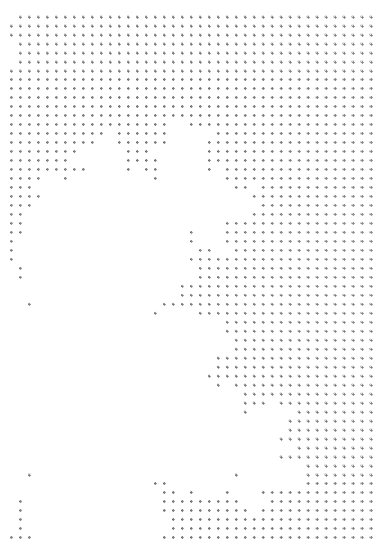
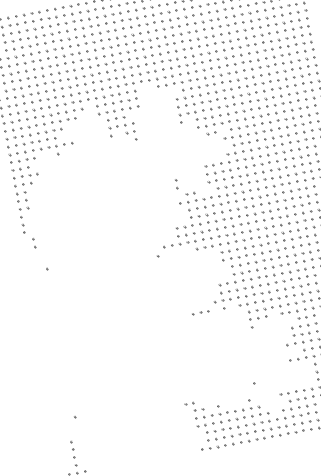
part: (191, 385) -> (201, 313), added

